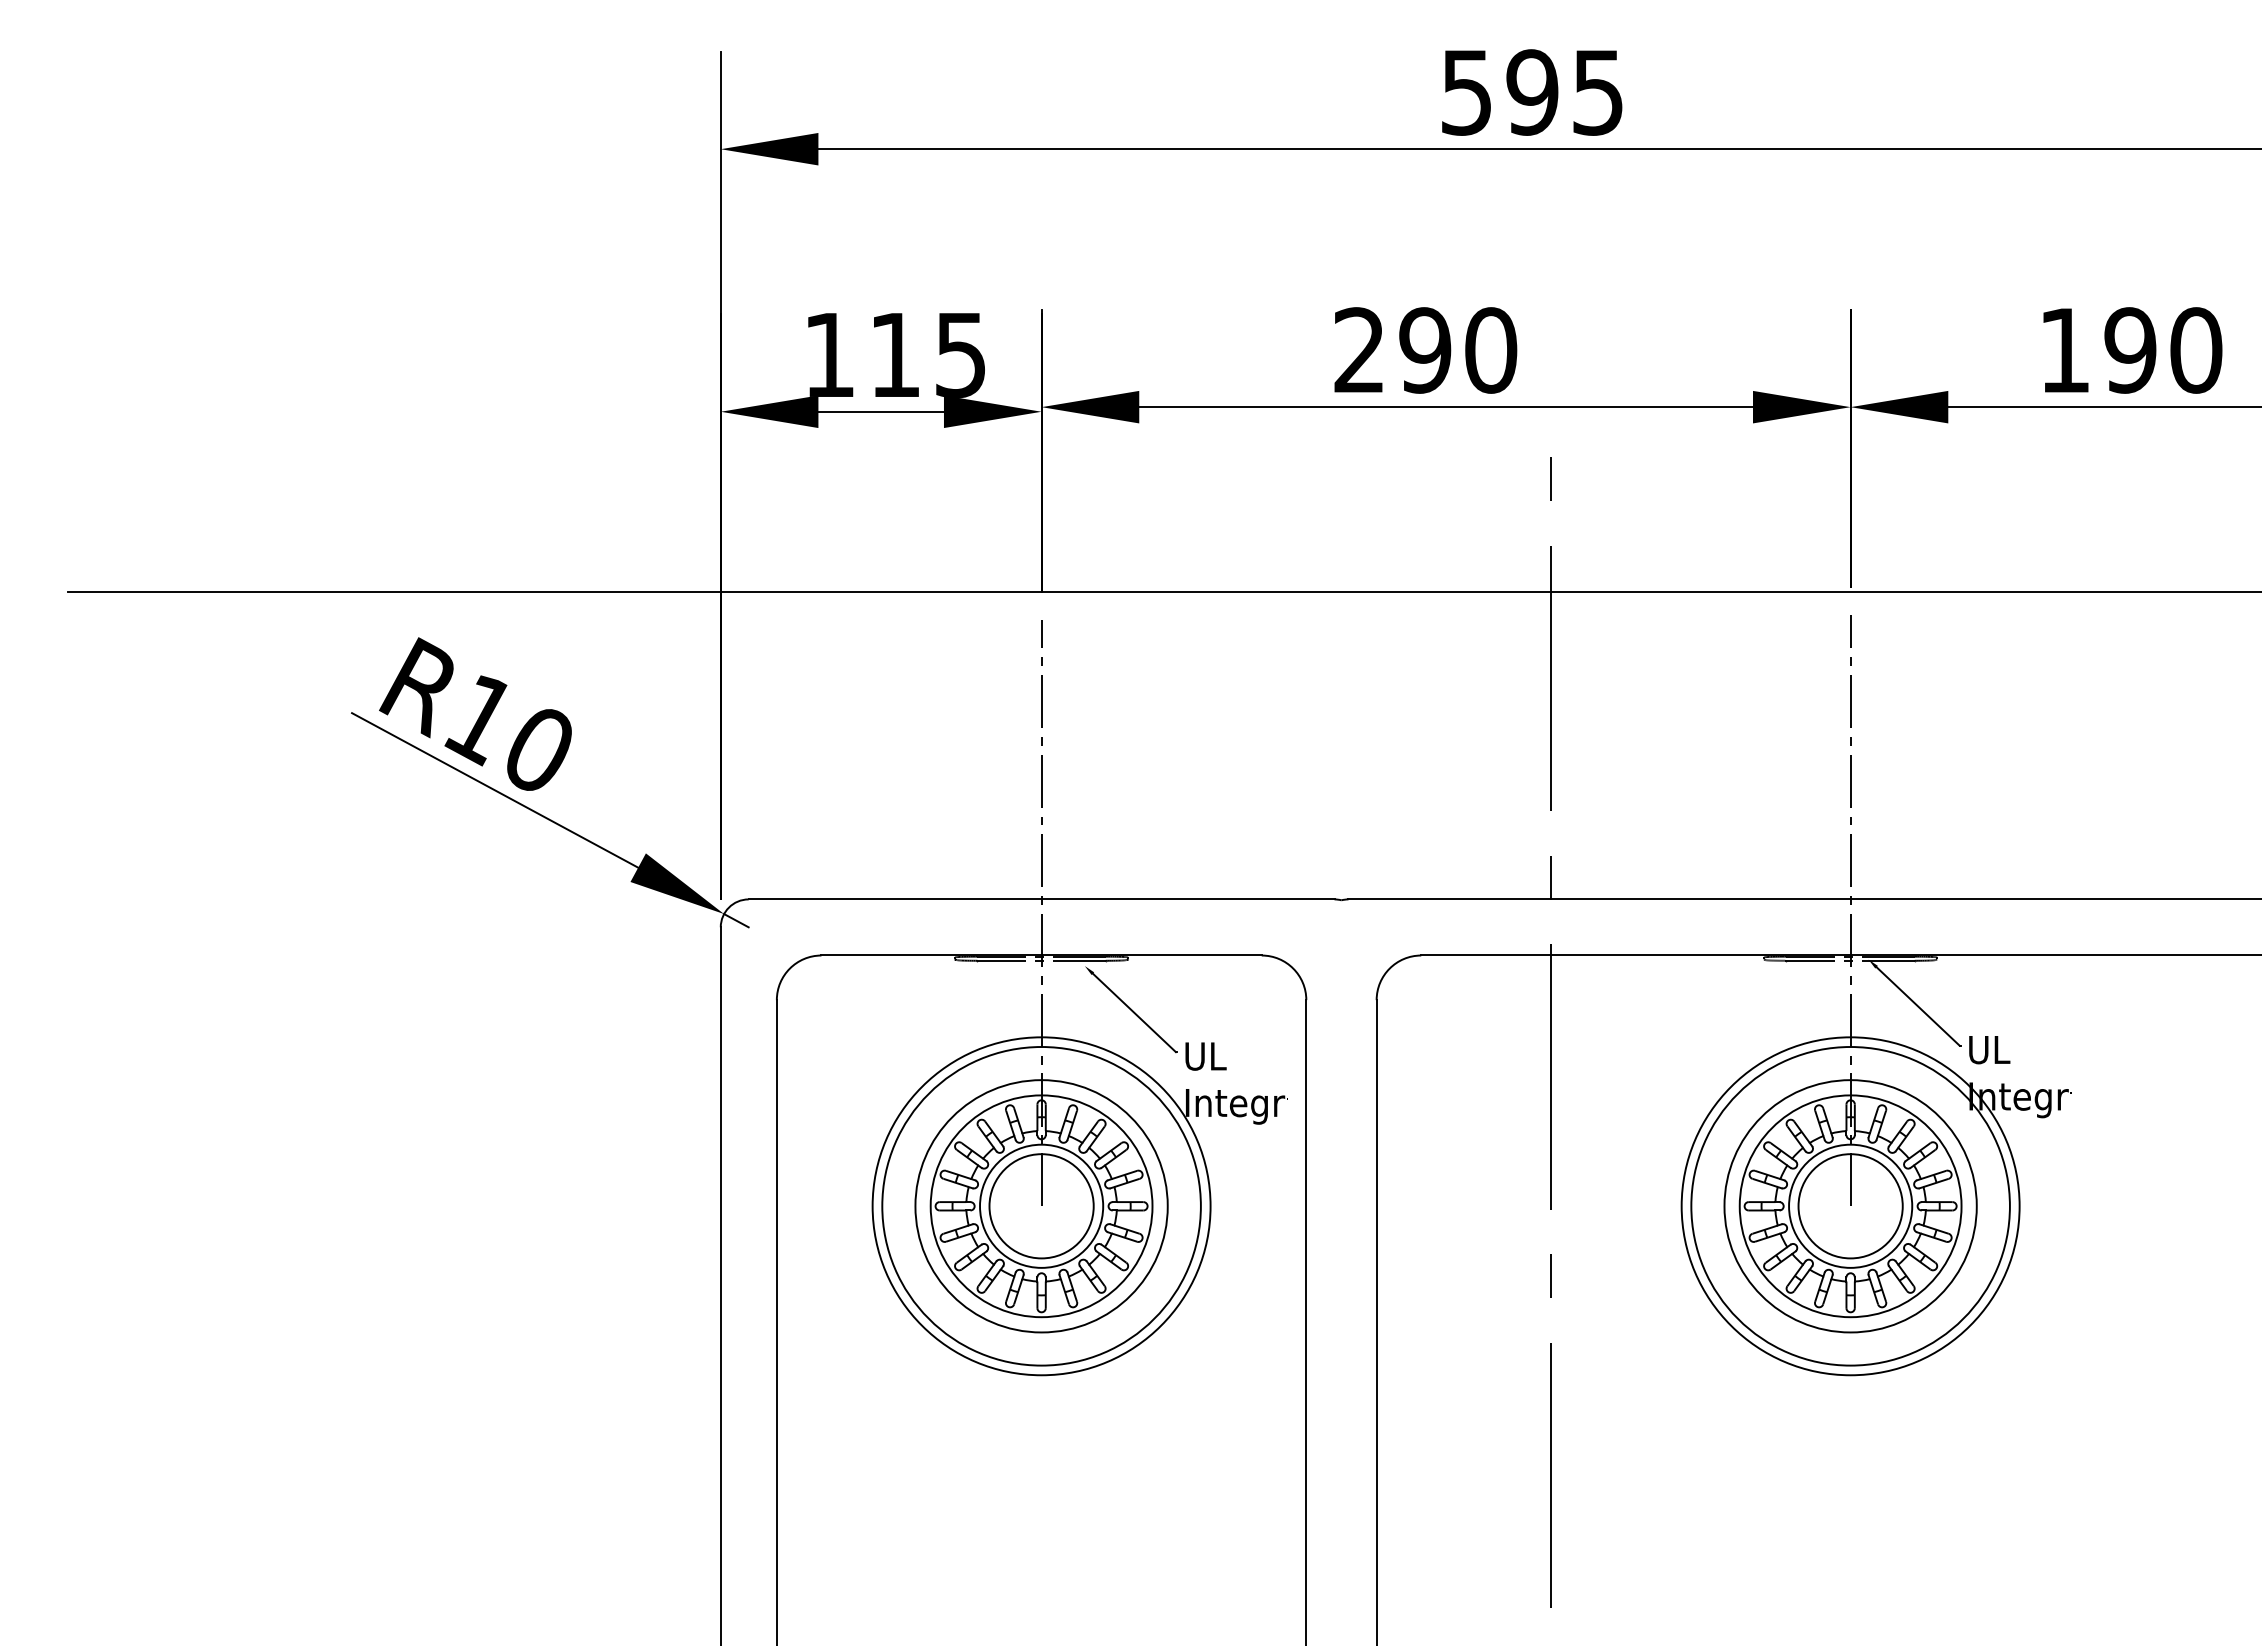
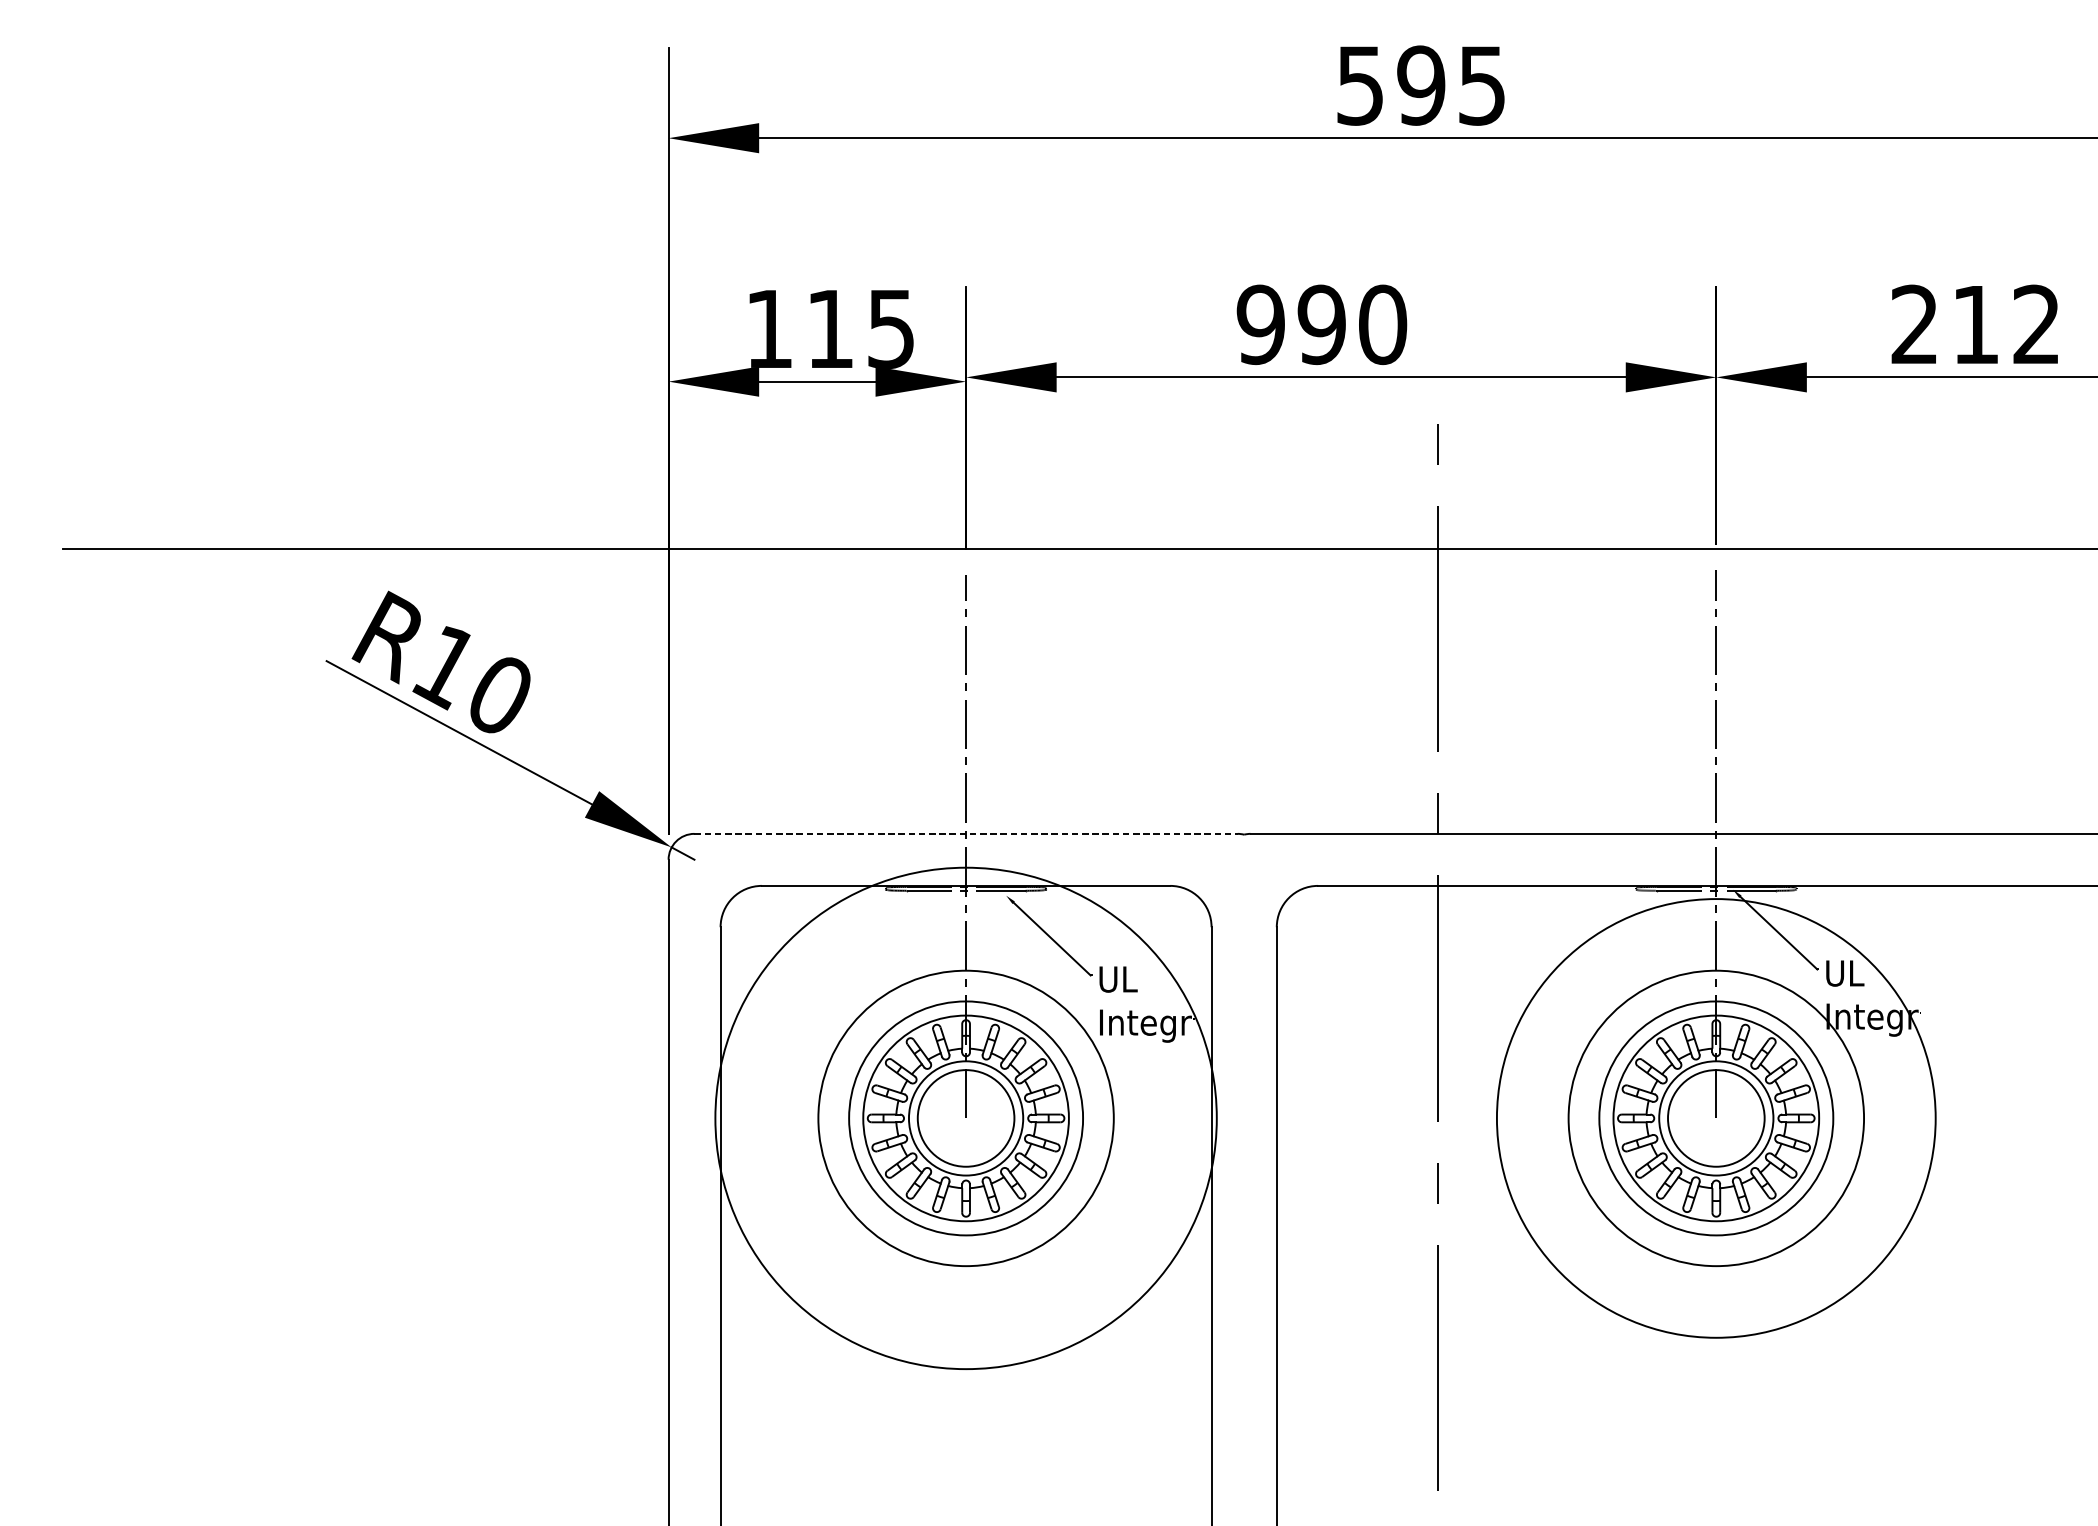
text: (1359, 350) -> (1260, 324), 290 -> 990
text: (2130, 350) -> (1975, 324), 190 -> 212
line: (1041, 899) -> (966, 833), solid -> dashed
circle: (1041, 1206) -> (966, 1118), size x1.6
circle: (1850, 1206) -> (1716, 1118), size x1.4

